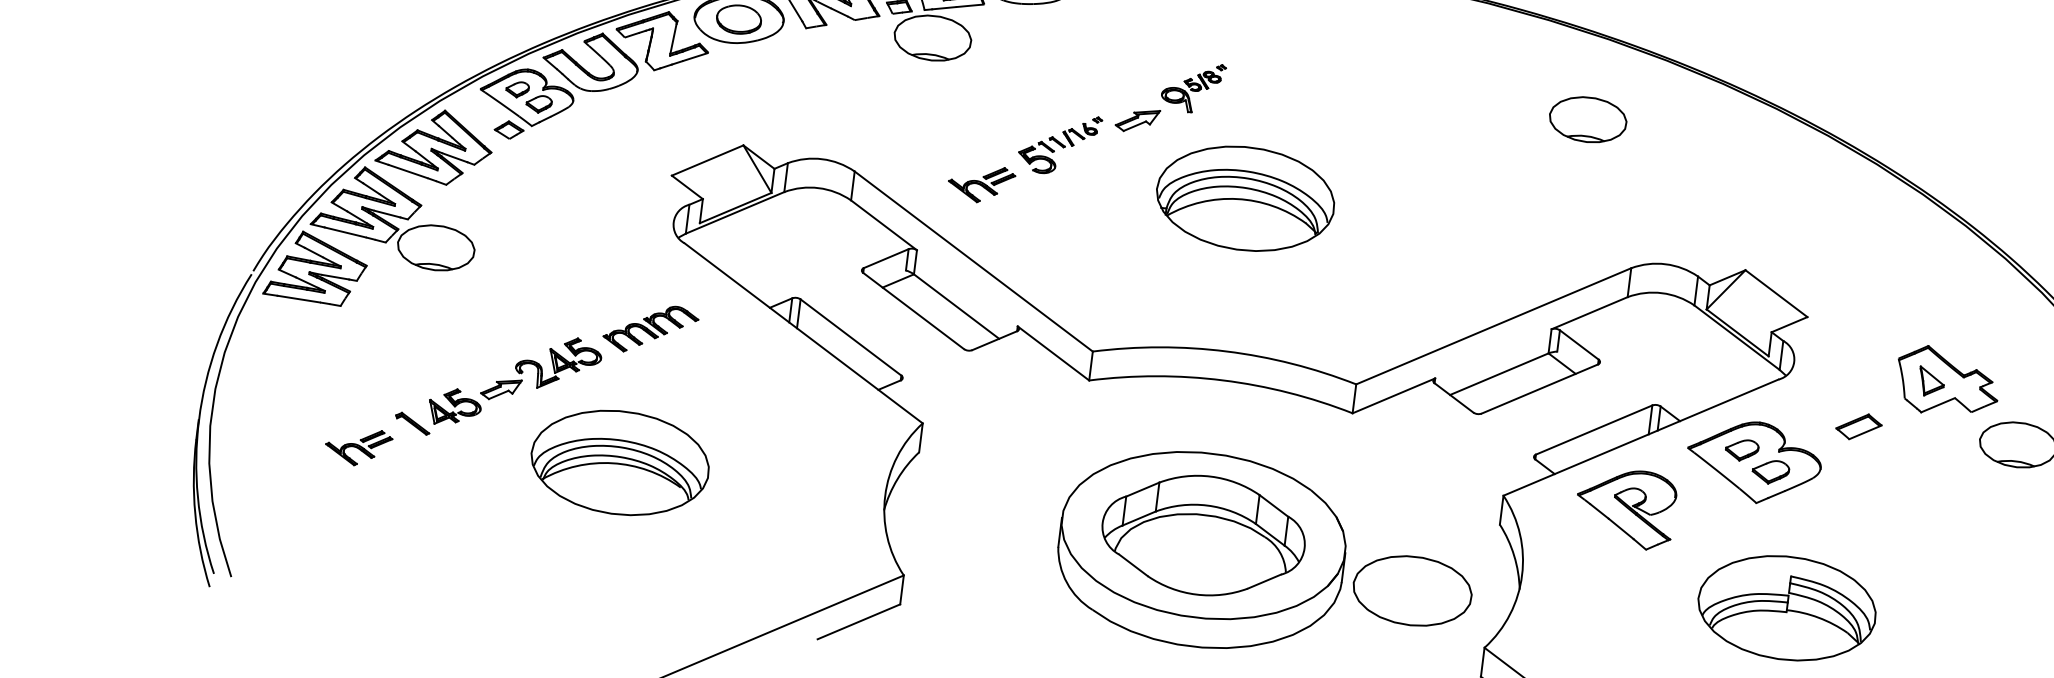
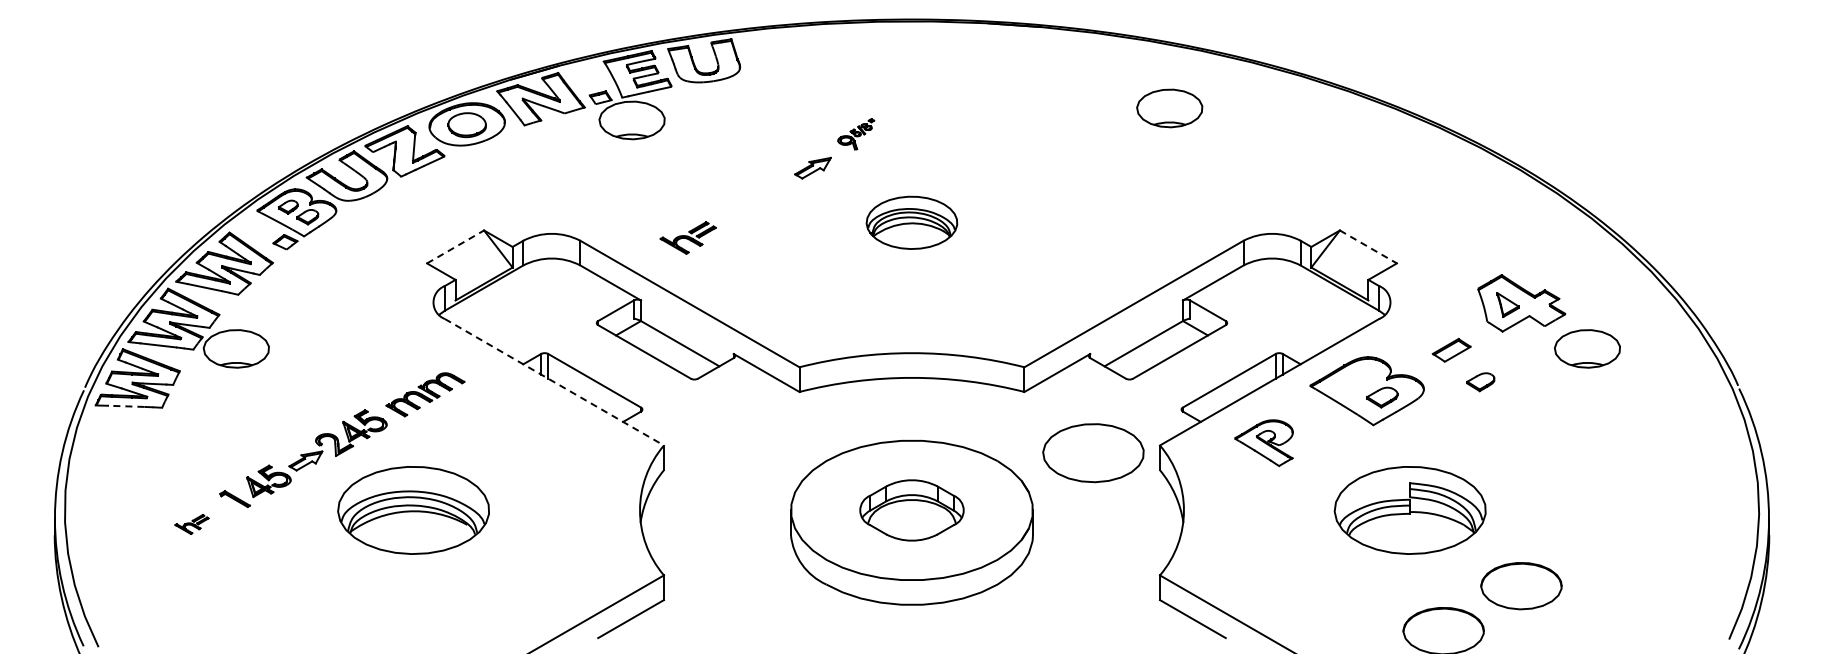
part: (1192, 86) -> (855, 133), size x0.7
part: (1587, 119) -> (1169, 108), moved
part: (1059, 143) -> (749, 195), removed
line: (707, 159) -> (455, 246), solid -> dashed
part: (1245, 198) -> (911, 222), size x0.6
line: (1776, 293) -> (1368, 246), solid -> dashed
line: (297, 299) -> (125, 406), solid -> dashed
line: (803, 333) -> (554, 382), solid -> dashed
part: (358, 446) -> (191, 524), size x0.6
part: (1741, 450) -> (1480, 382), moved
part: (1625, 507) -> (1263, 442), size x0.7
part: (1203, 535) -> (911, 510), size x0.6
part: (1412, 591) -> (1093, 453), moved

